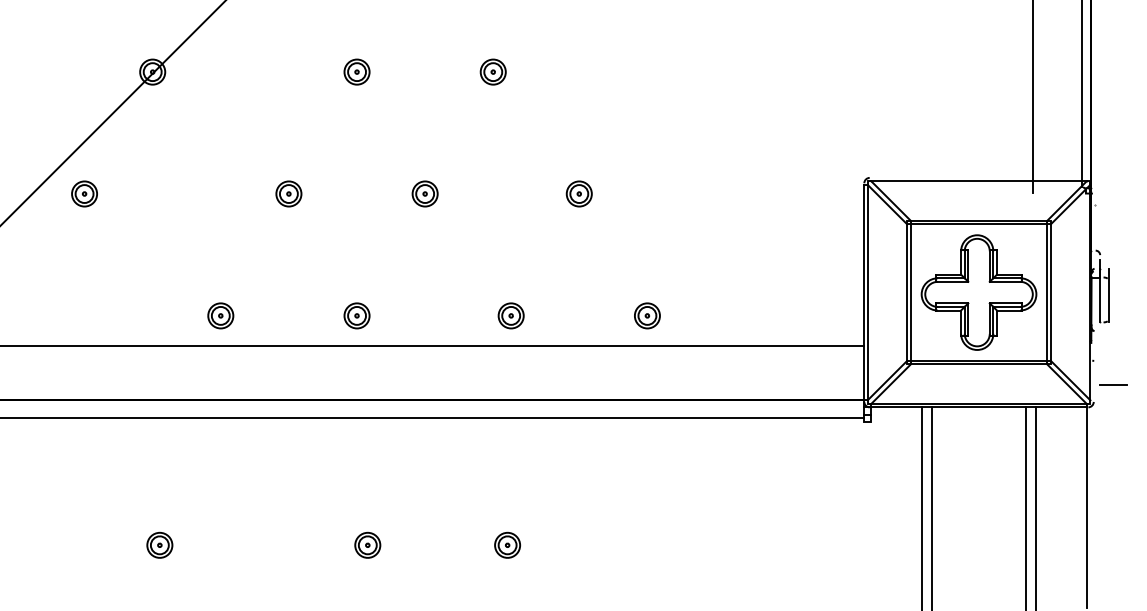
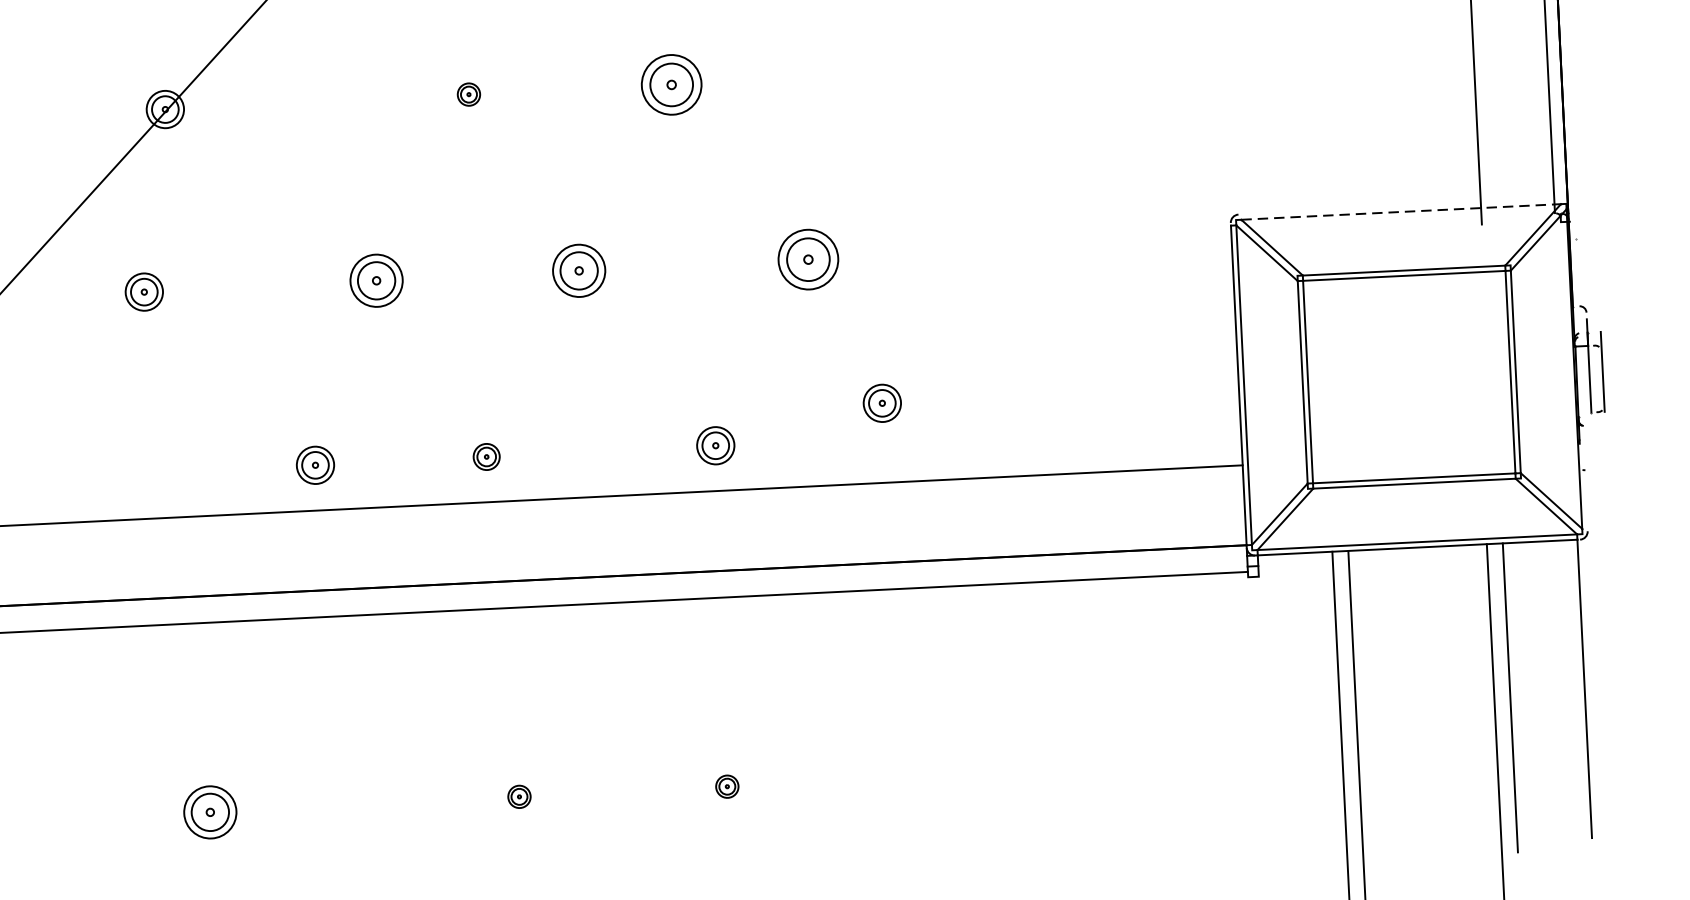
part: (356, 71) -> (468, 93), size x0.6
part: (492, 71) -> (670, 83), size x1.6
line: (979, 181) -> (1401, 211), solid -> dashed
part: (84, 193) -> (144, 291), moved
part: (288, 193) -> (375, 280), size x1.4
part: (424, 193) -> (578, 270), size x1.4
part: (578, 193) -> (806, 258), size x1.6
part: (978, 292) -> (1408, 376), removed
part: (220, 315) -> (315, 464), moved
part: (356, 315) -> (485, 456), size x0.7
part: (647, 315) -> (882, 402), moved
line: (1113, 385) -> (1615, 505), removed
part: (159, 544) -> (209, 810), size x1.4
part: (367, 544) -> (518, 795), size x0.6
part: (507, 544) -> (726, 785), size x0.6

